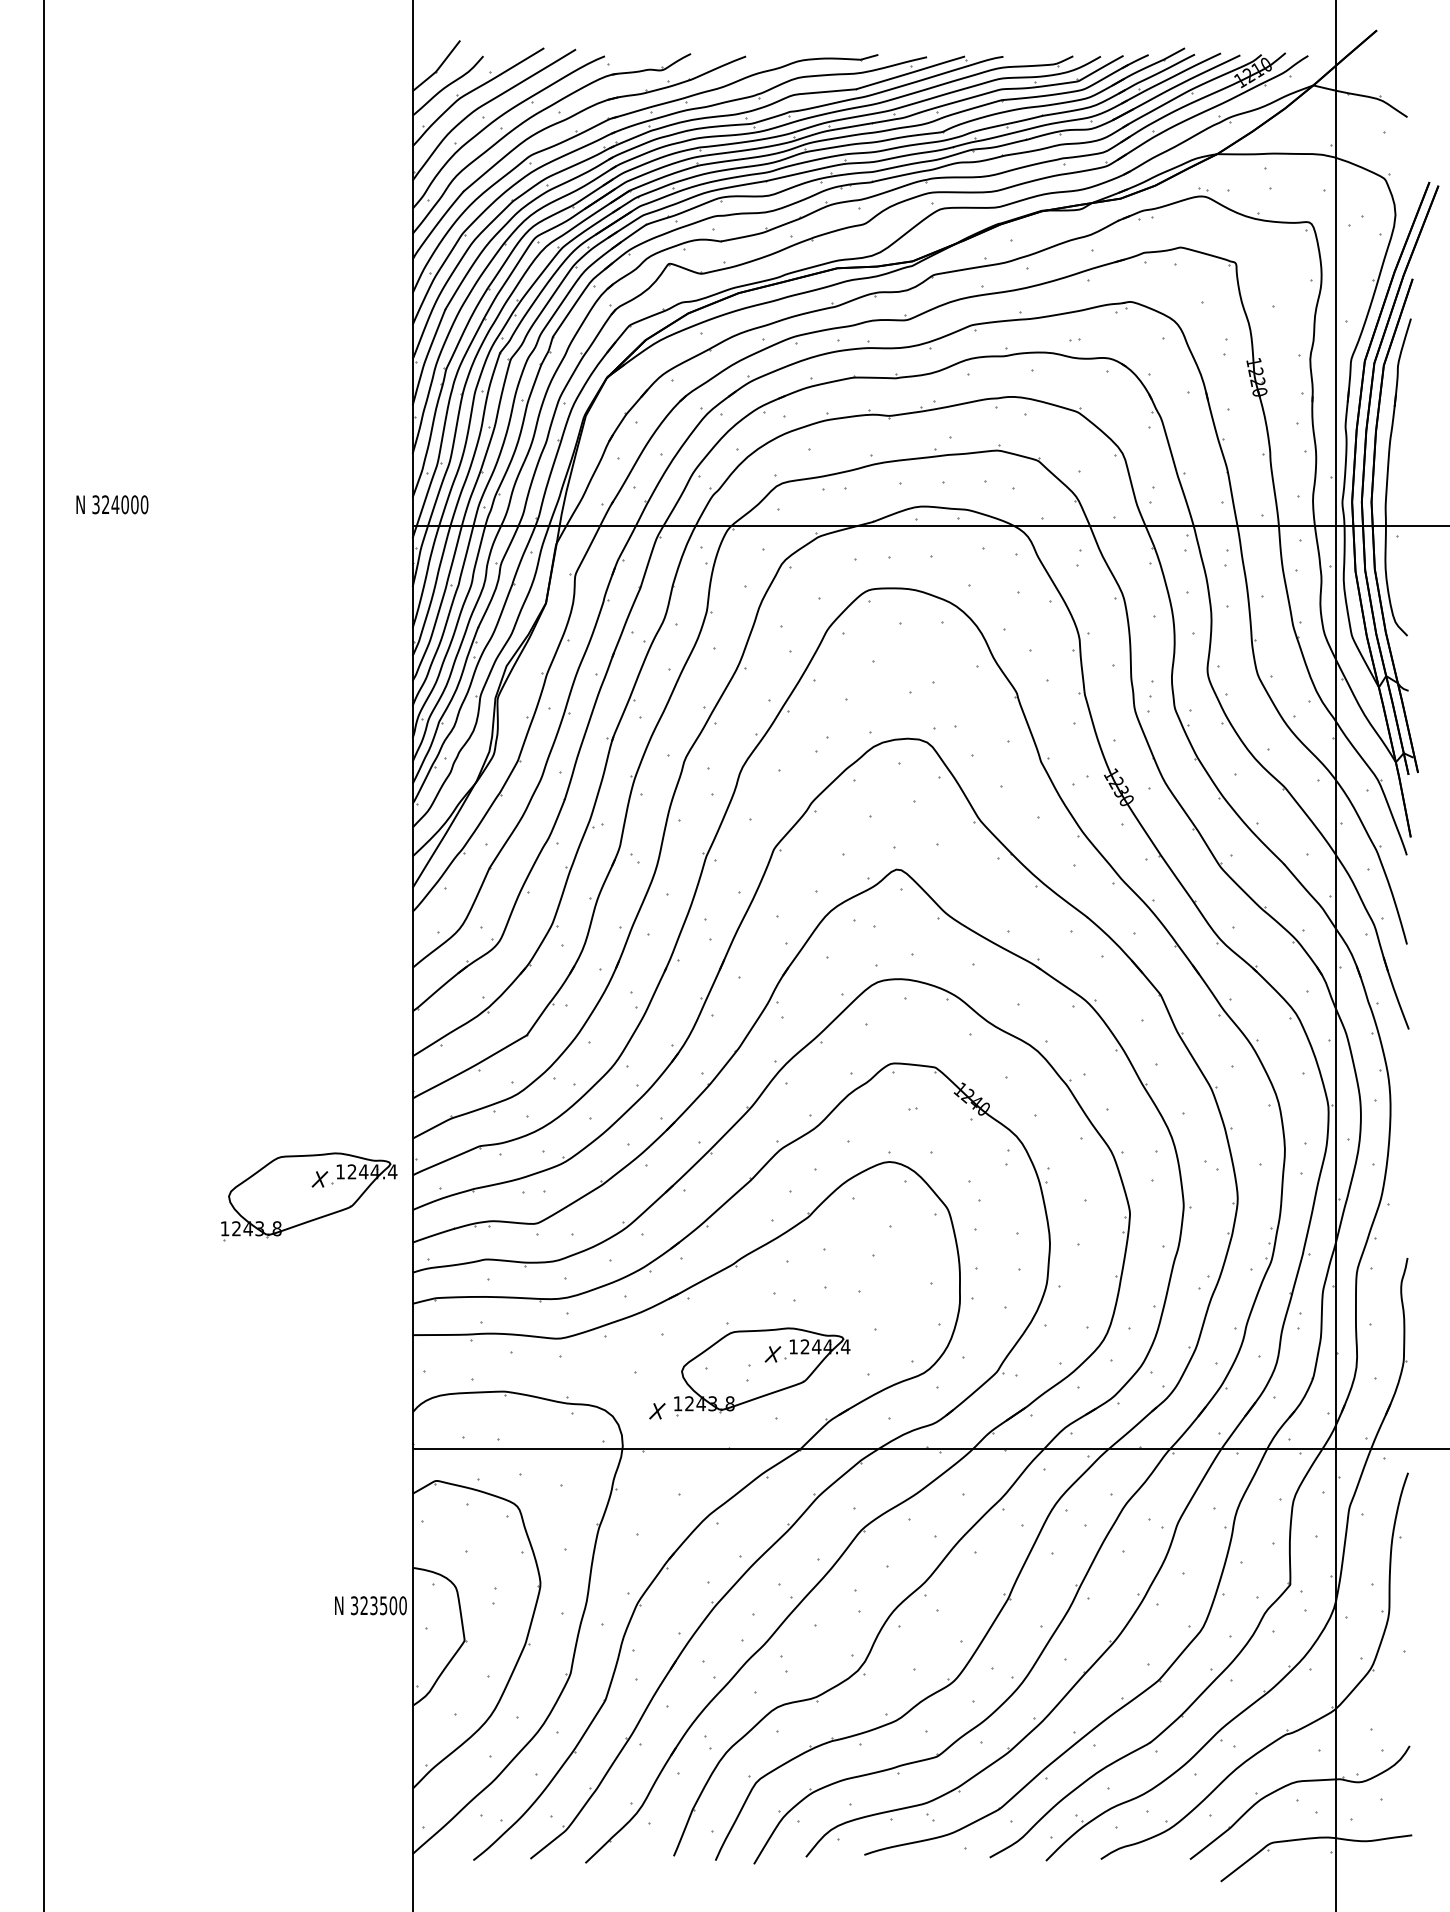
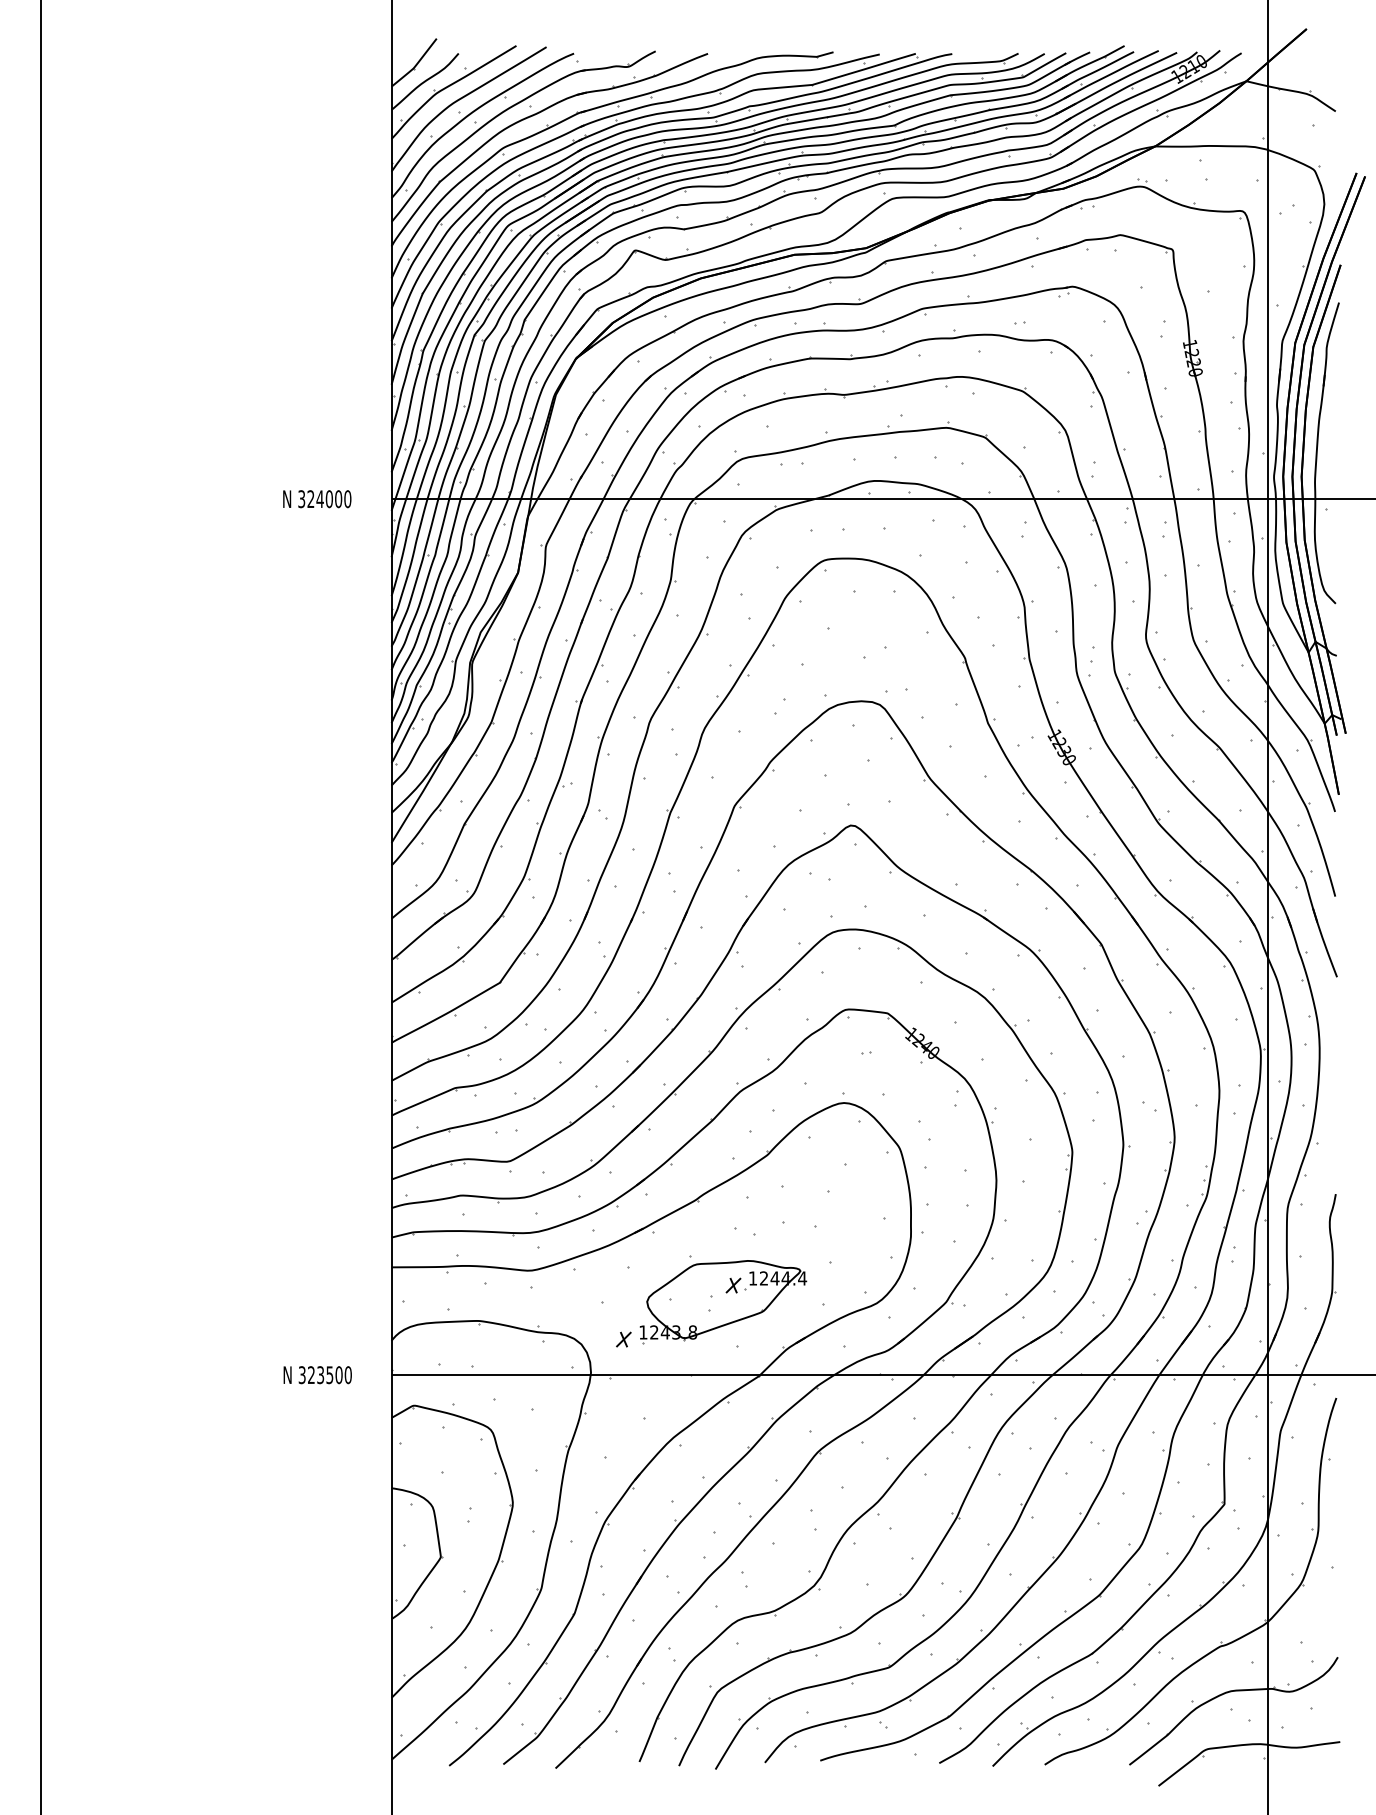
text: (112, 504) -> (317, 498), moved
part: (309, 1196) -> (293, 1135), removed
text: (370, 1605) -> (317, 1374), moved

